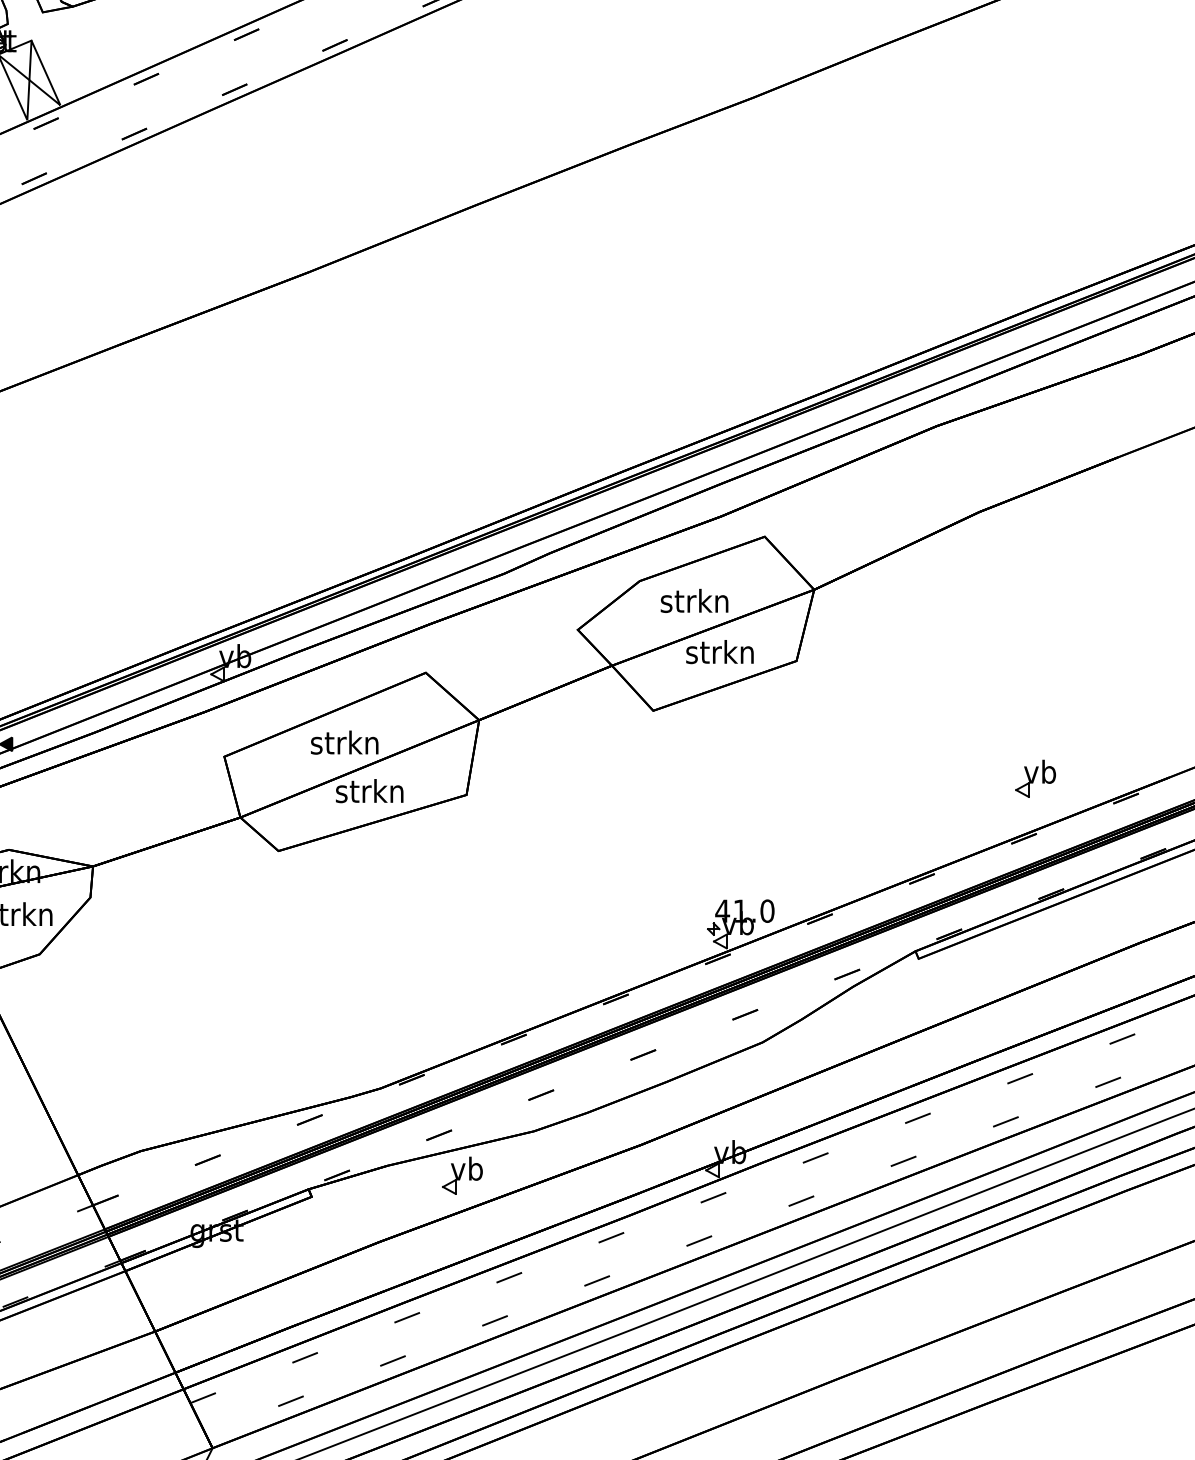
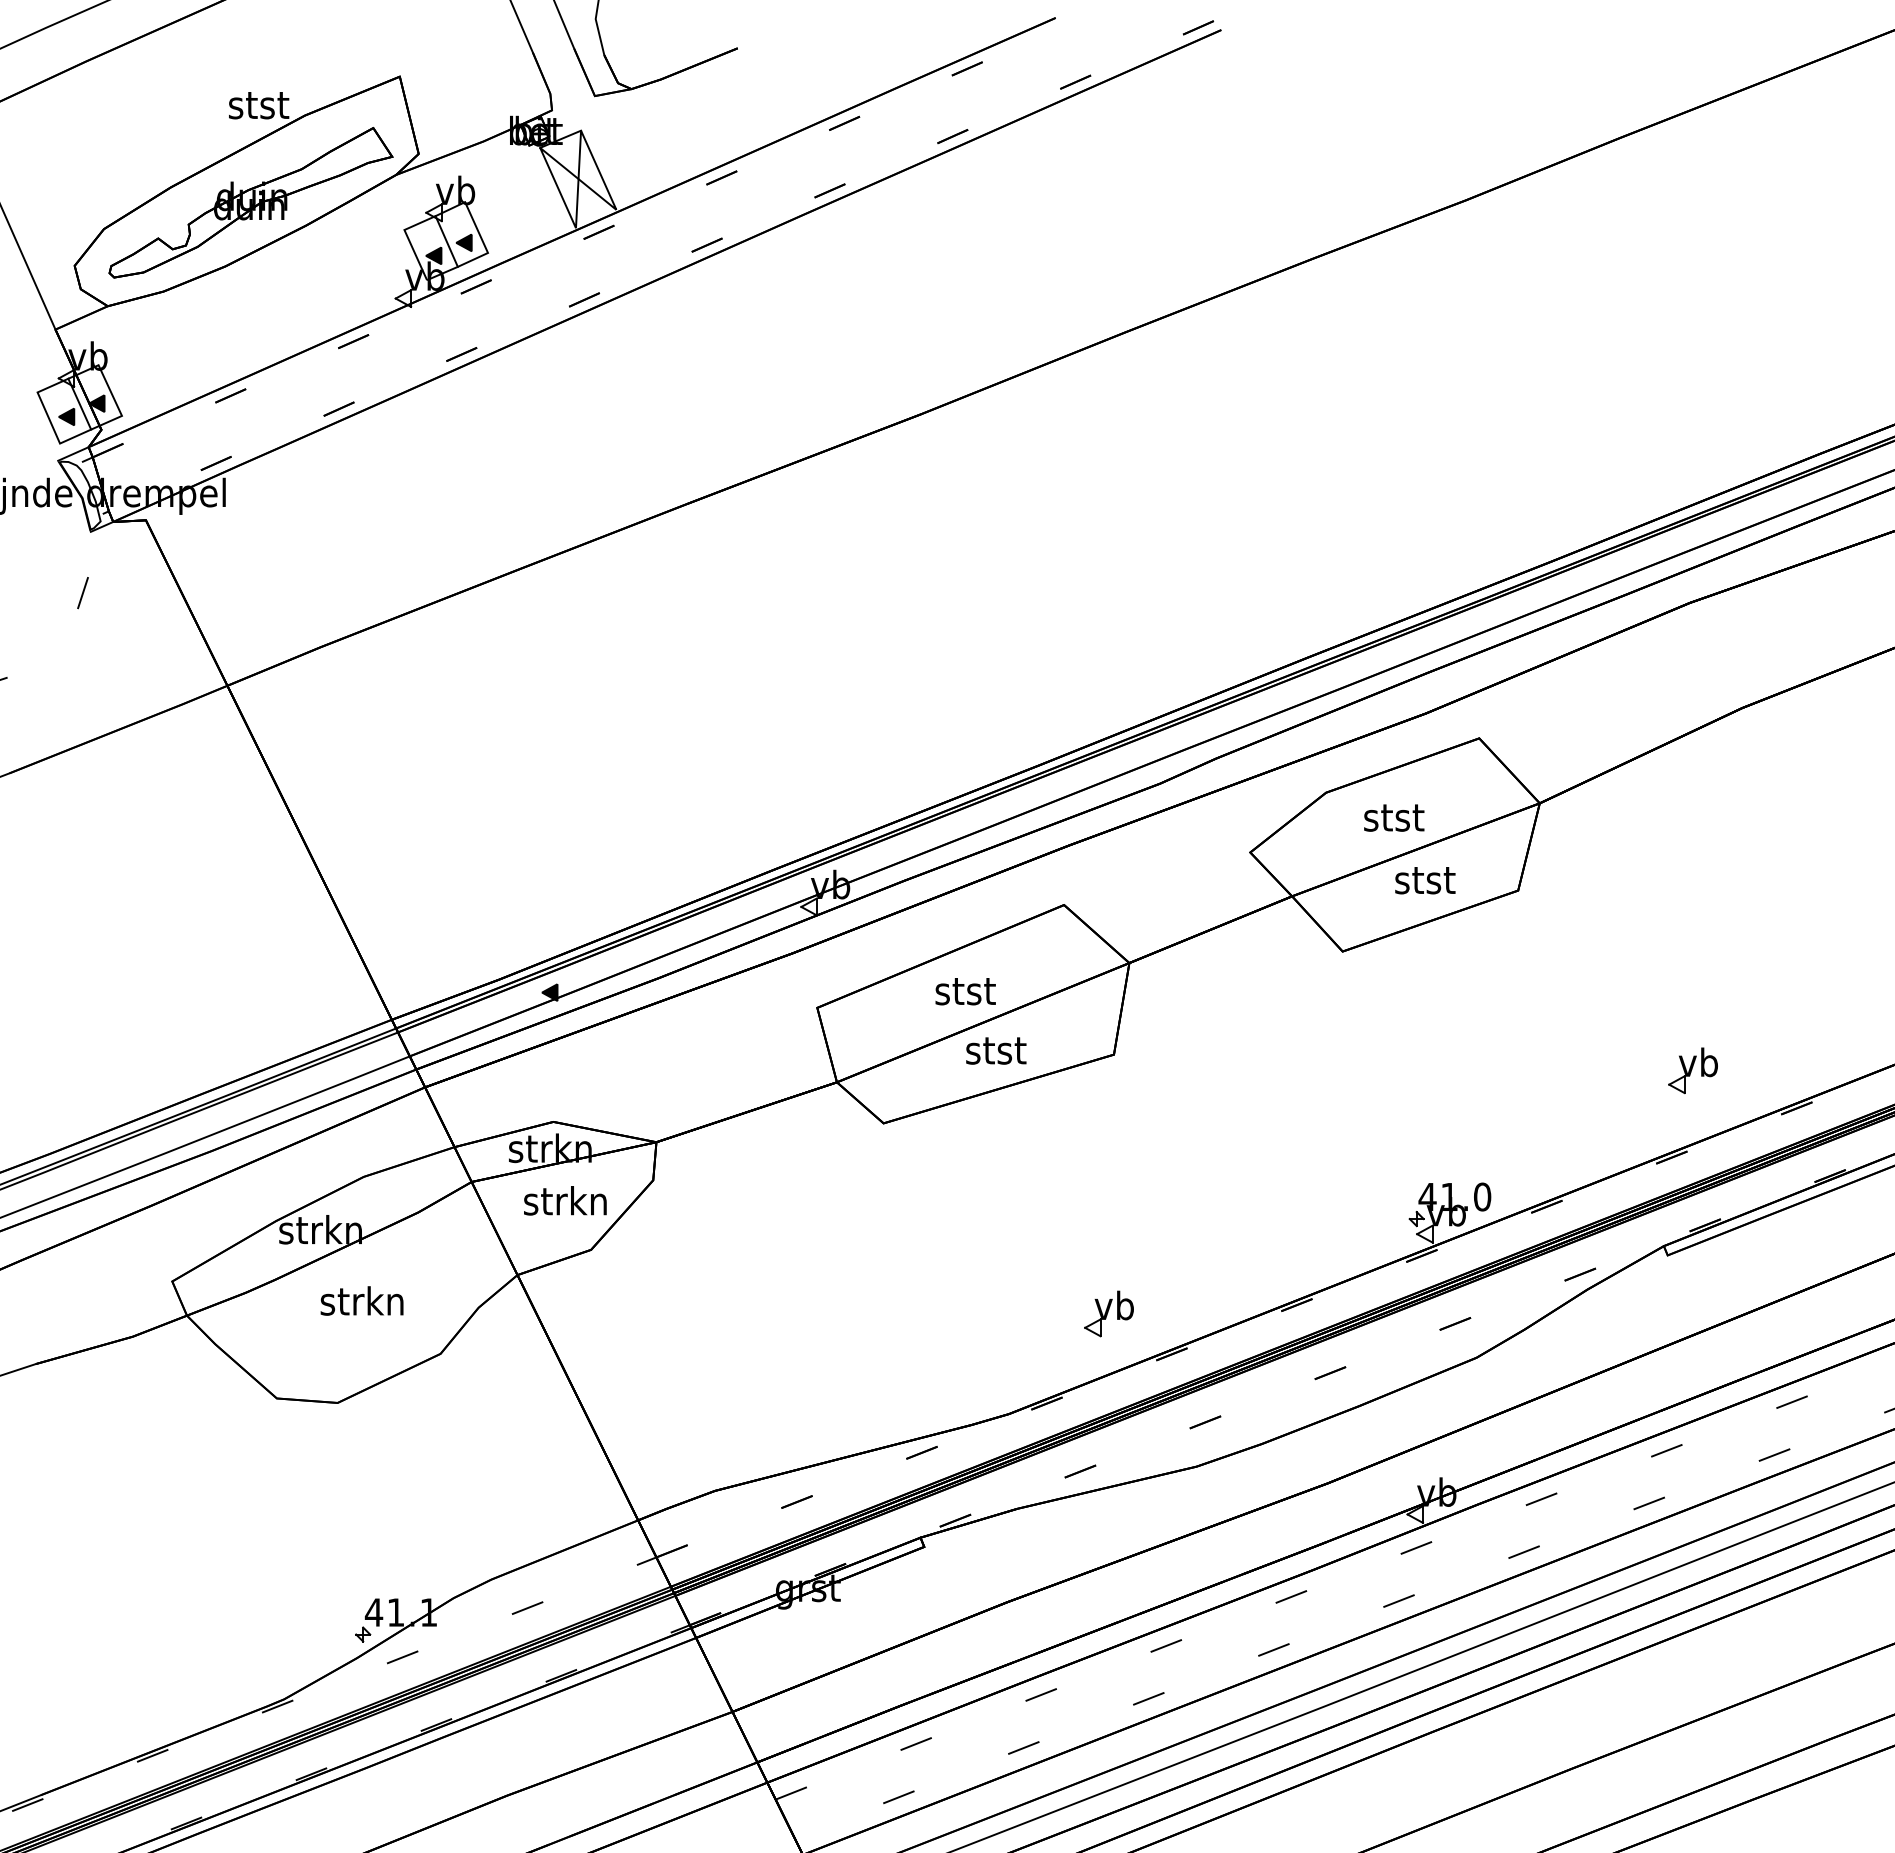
text: (693, 600) -> (1392, 816), strkn -> stst
text: (720, 651) -> (1424, 879), strkn -> stst
text: (344, 742) -> (964, 990), strkn -> stst
part: (1035, 778) -> (1692, 1070), moved
text: (369, 790) -> (994, 1049), strkn -> stst
part: (462, 1175) -> (1108, 1313), moved

